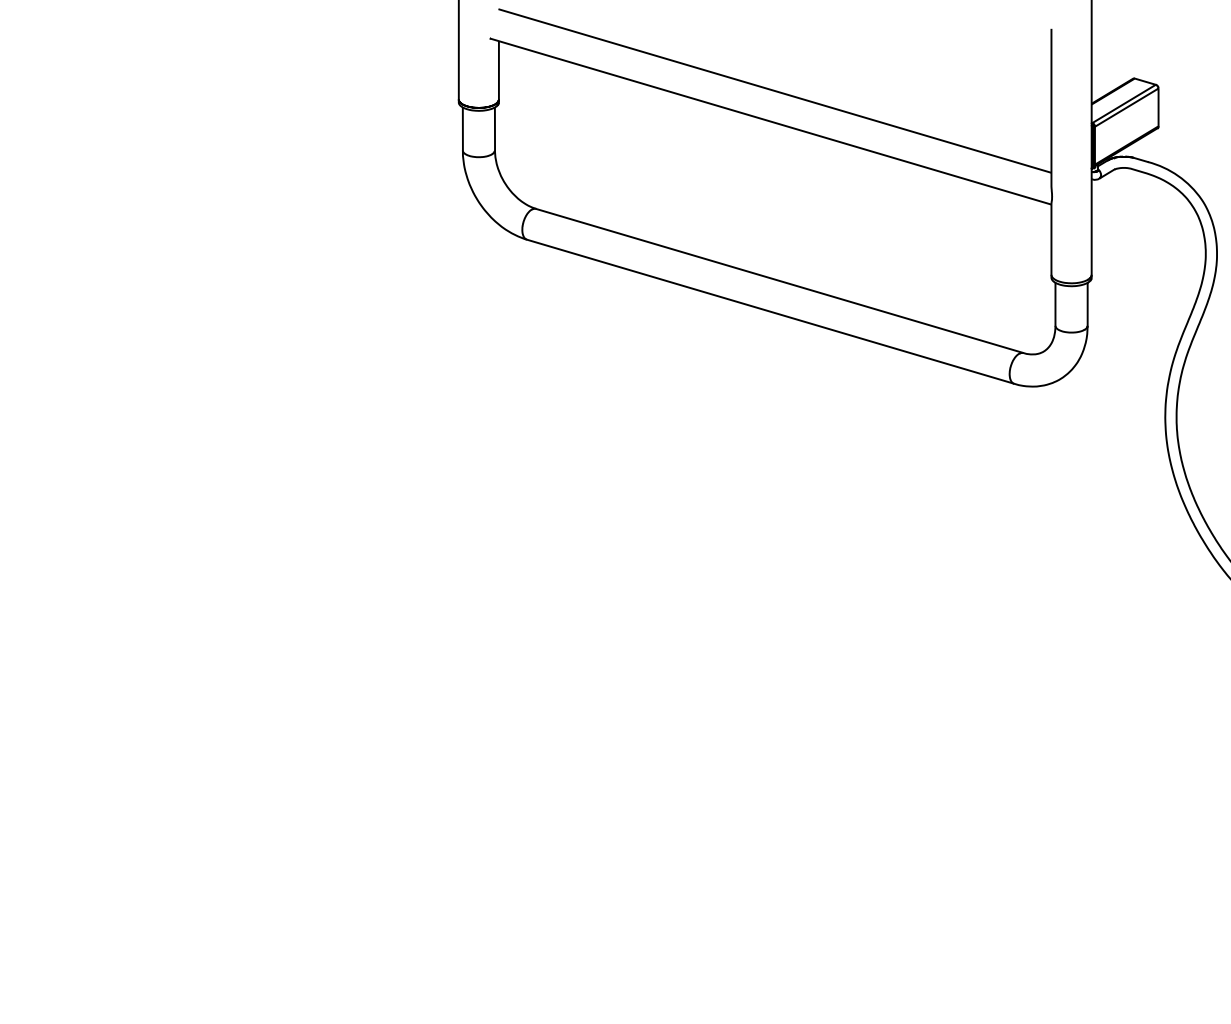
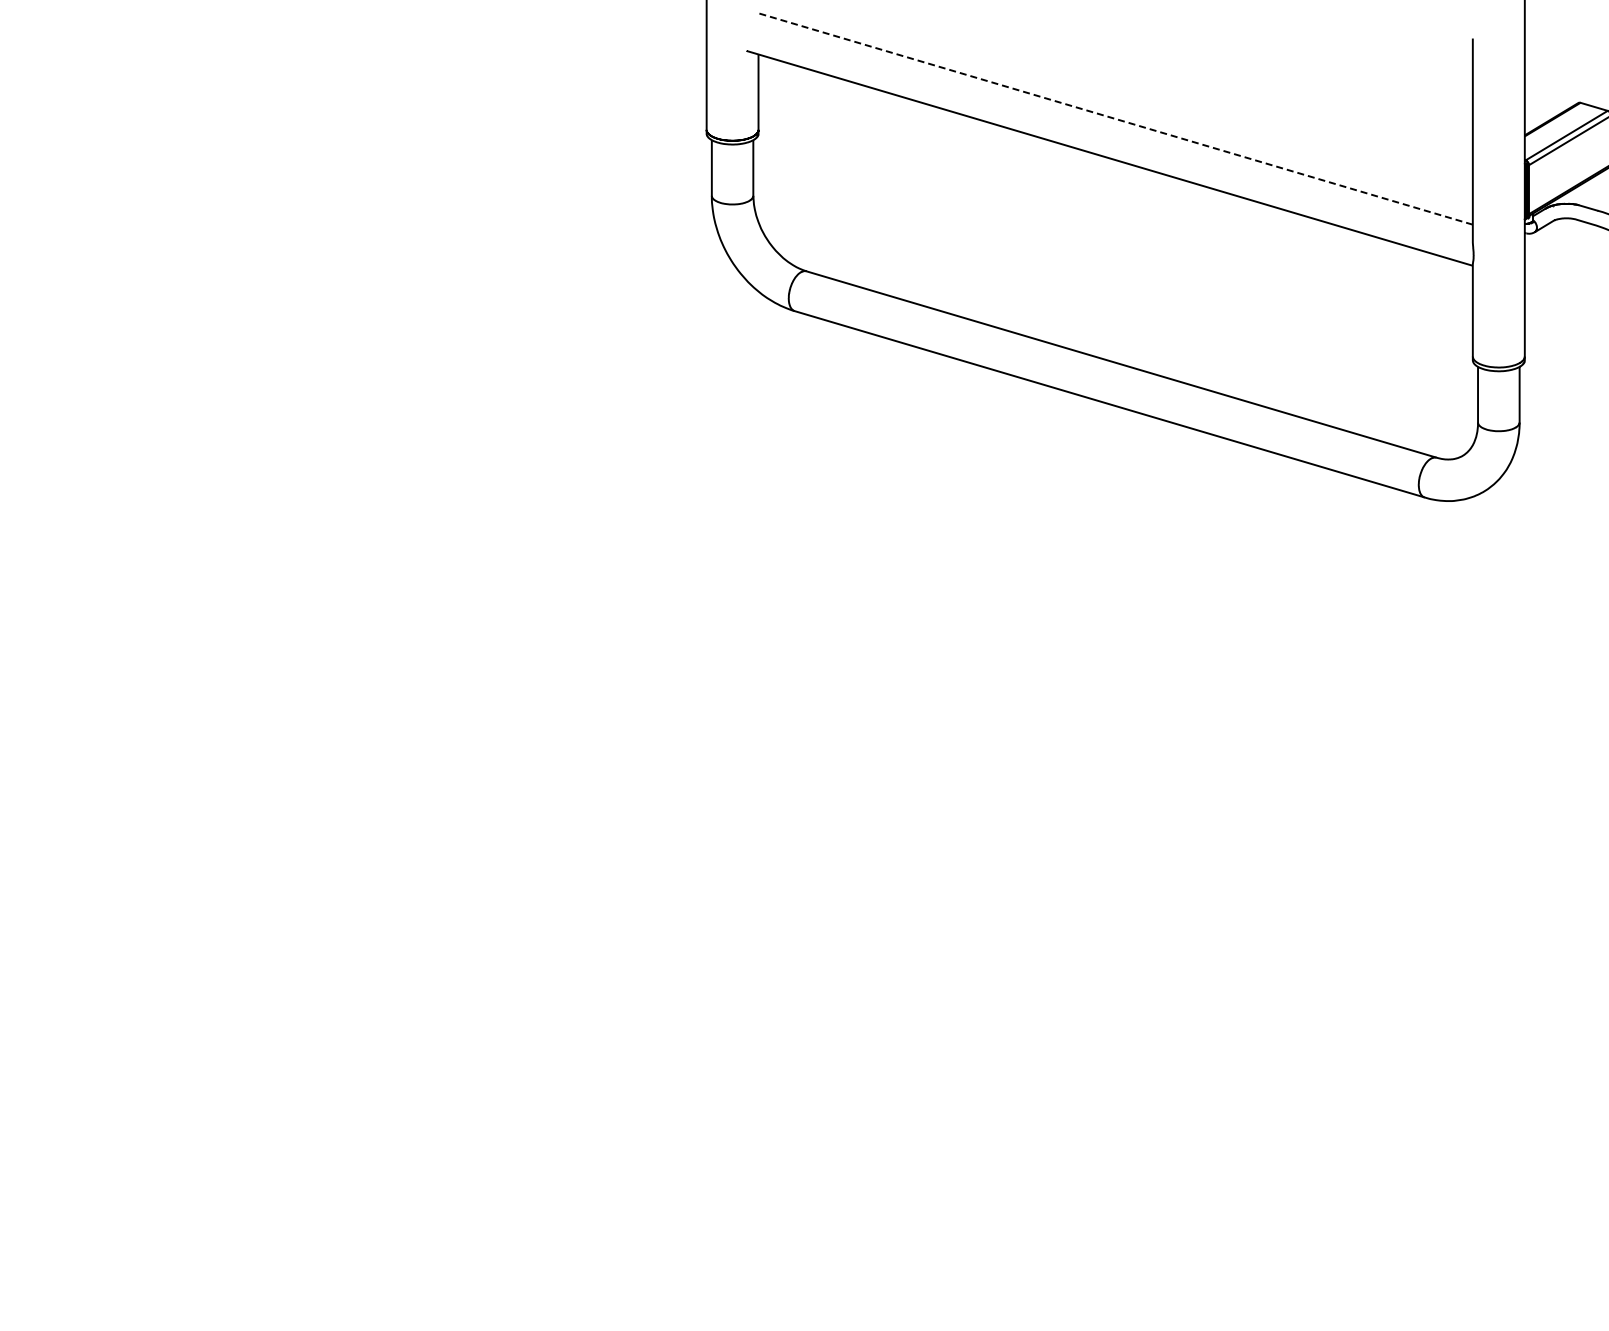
line: (775, 90) -> (1115, 118), solid -> dashed

